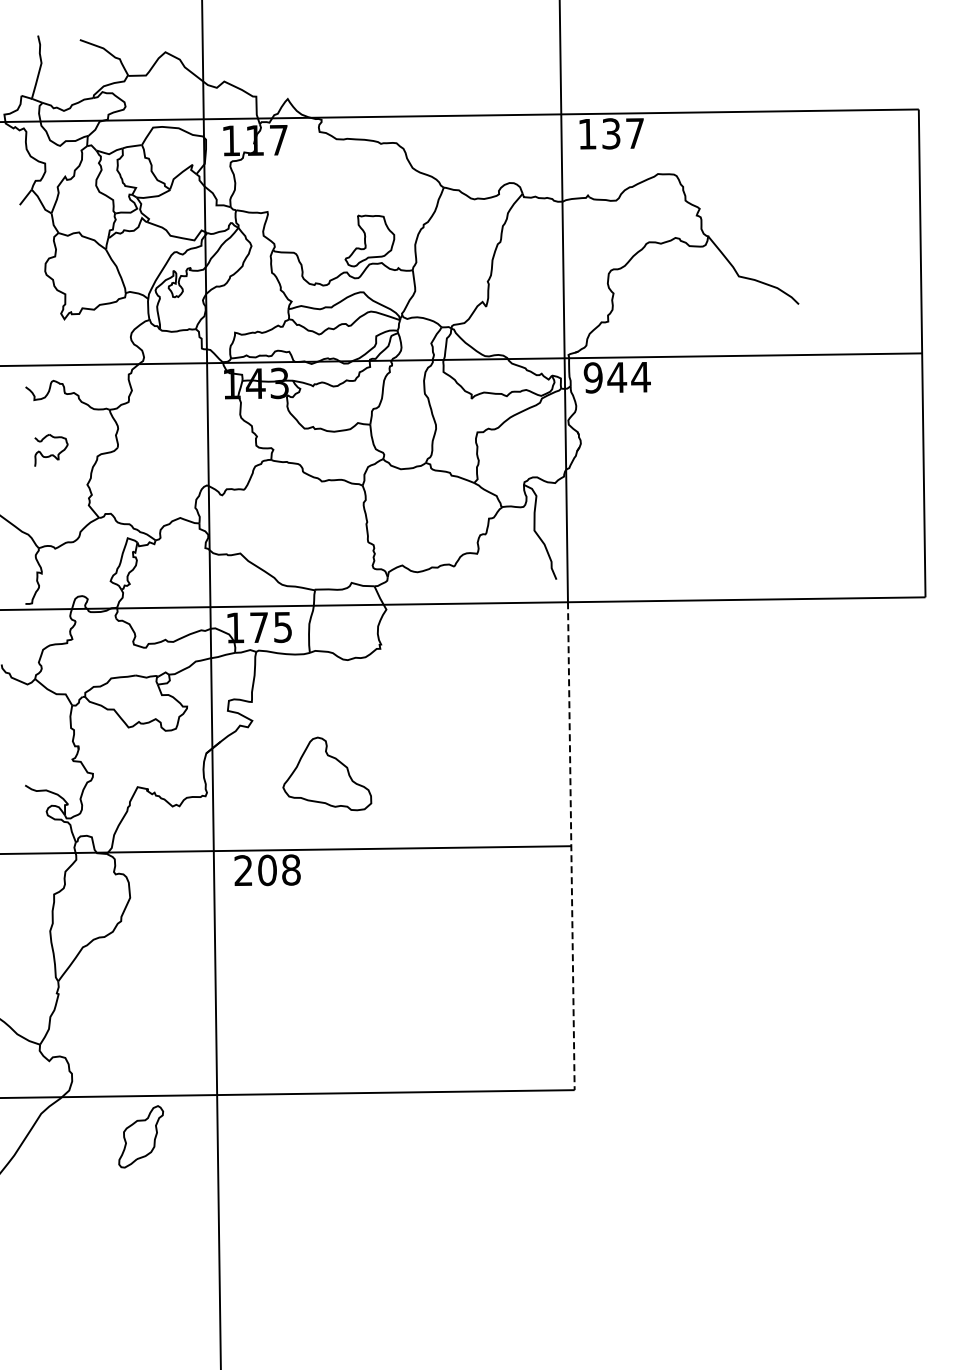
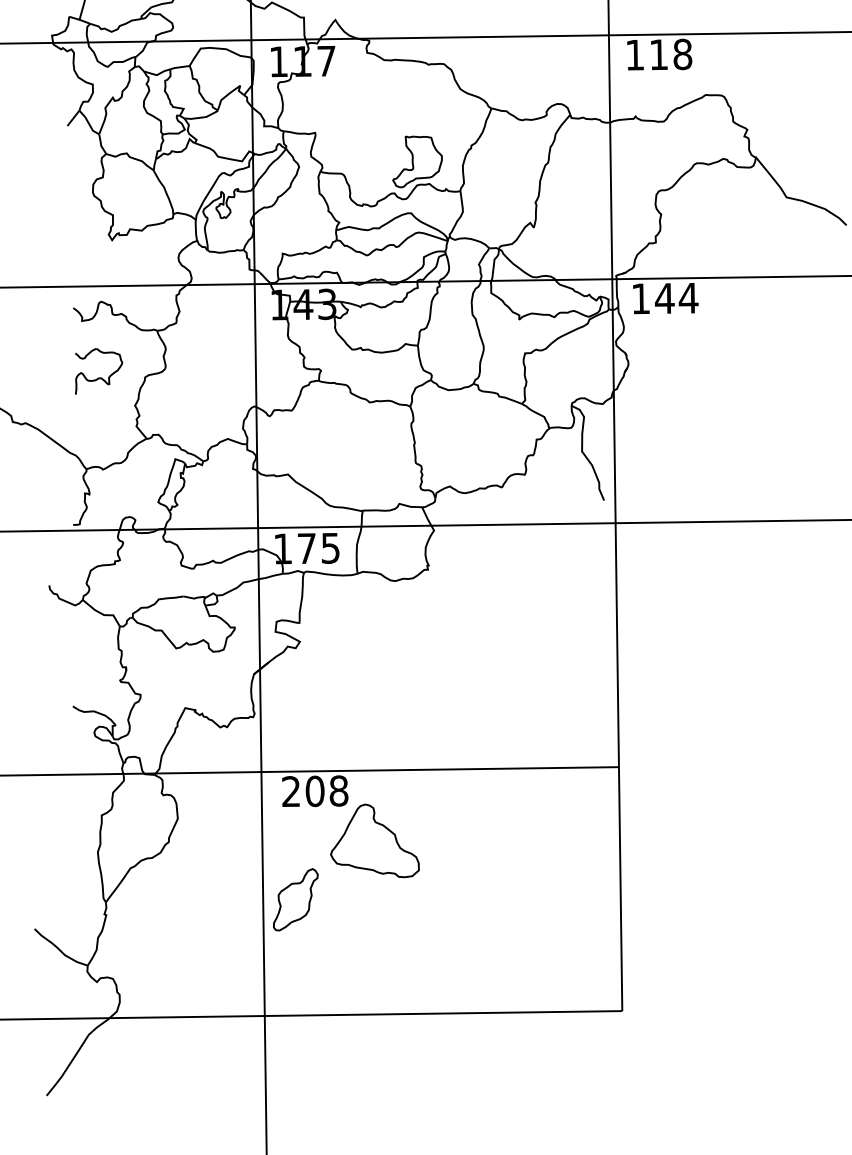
text: (623, 133) -> (671, 54), 137 -> 118
text: (592, 377) -> (640, 298), 944 -> 144
part: (51, 450) -> (99, 371), size x1.43
part: (327, 773) -> (375, 840), moved
line: (571, 846) -> (619, 767), dashed -> solid
part: (141, 1136) -> (296, 899), moved

